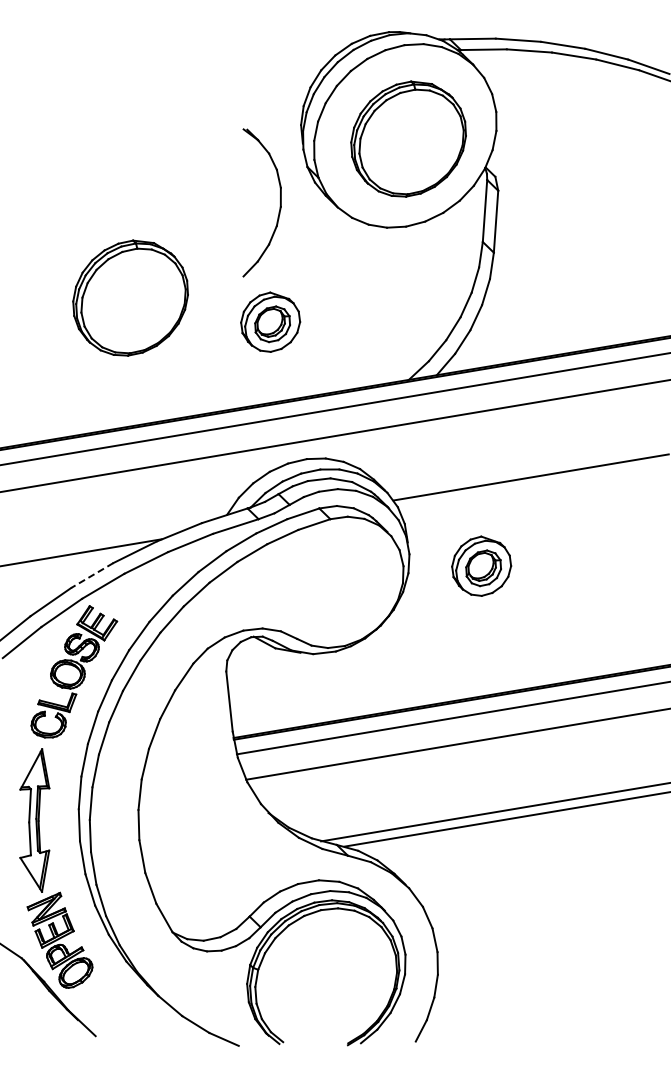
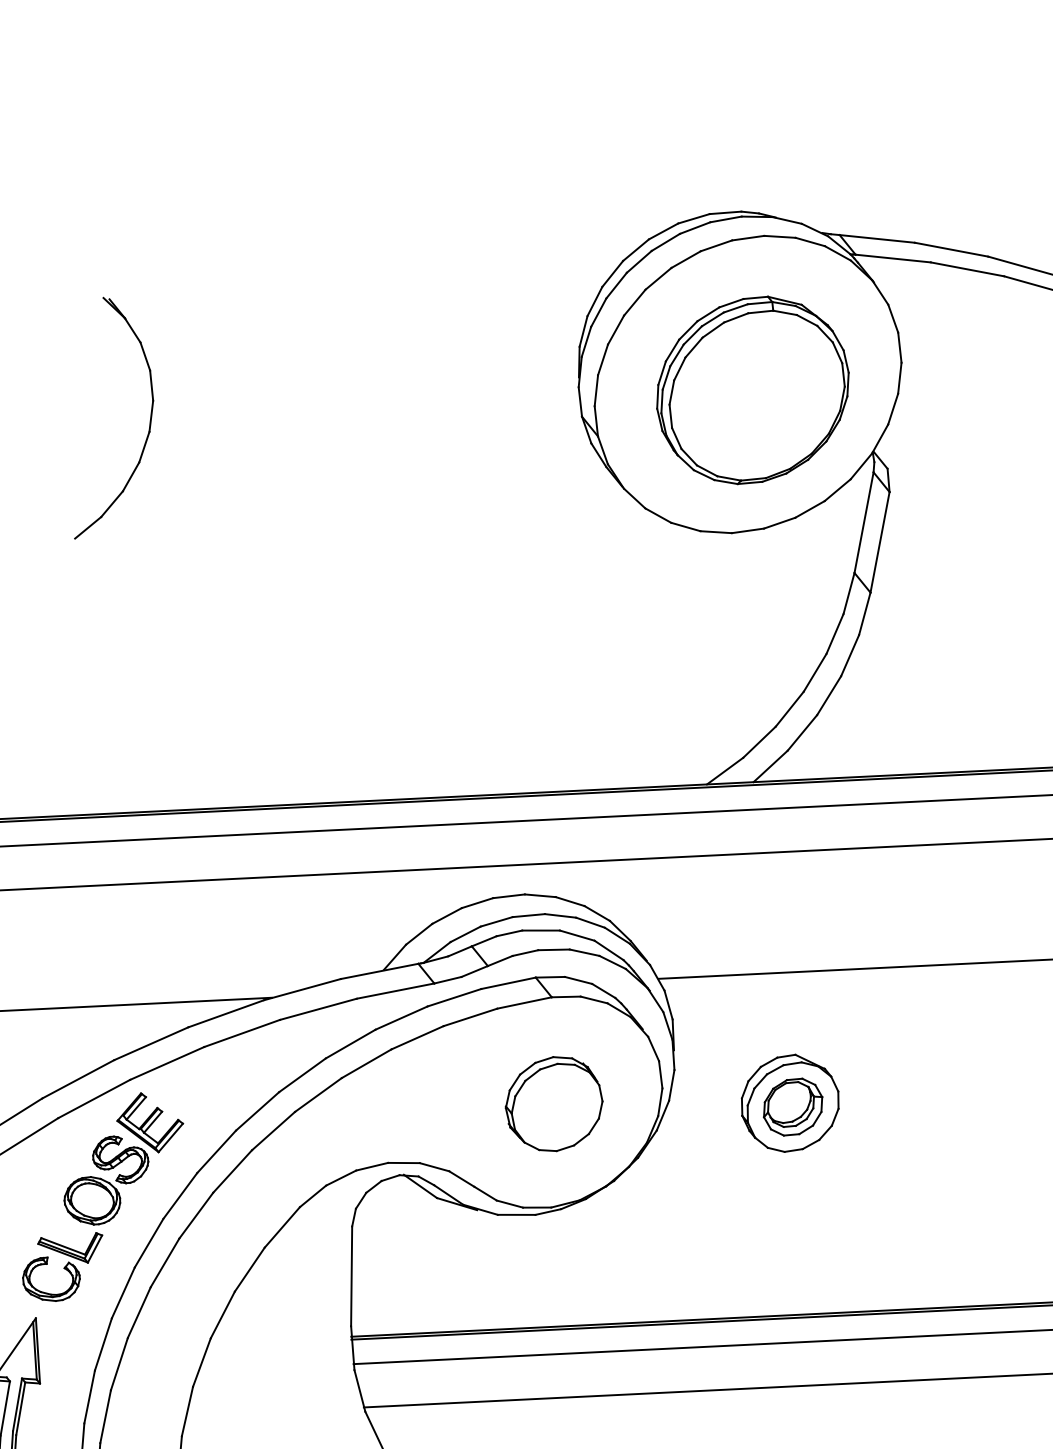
part: (279, 206) -> (147, 431), moved
part: (130, 297) -> (267, 596), removed
part: (270, 321) -> (491, 662), removed
line: (92, 575) -> (151, 1043), dashed -> solid
part: (339, 583) -> (554, 1104), added

